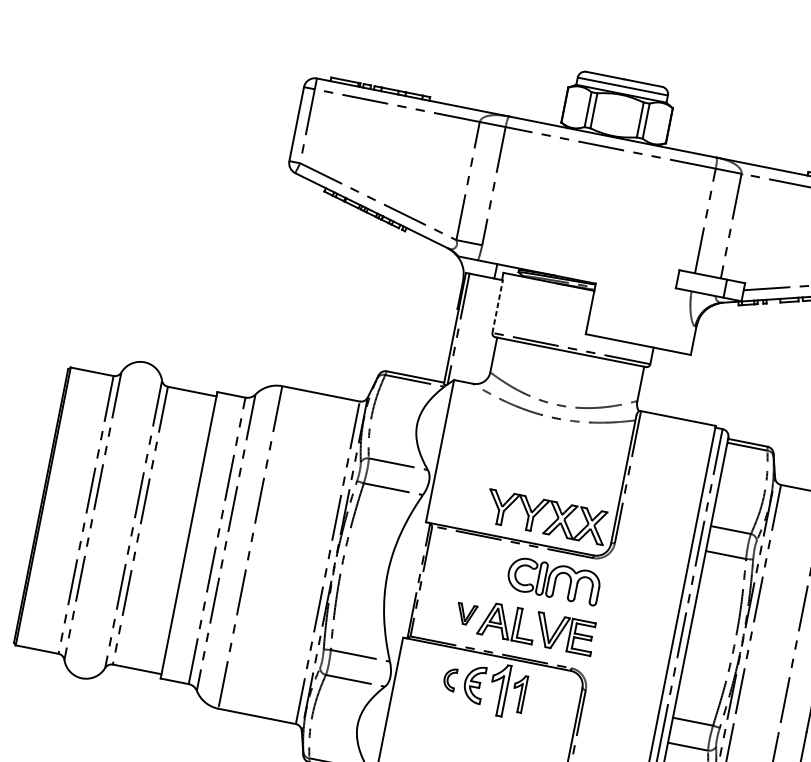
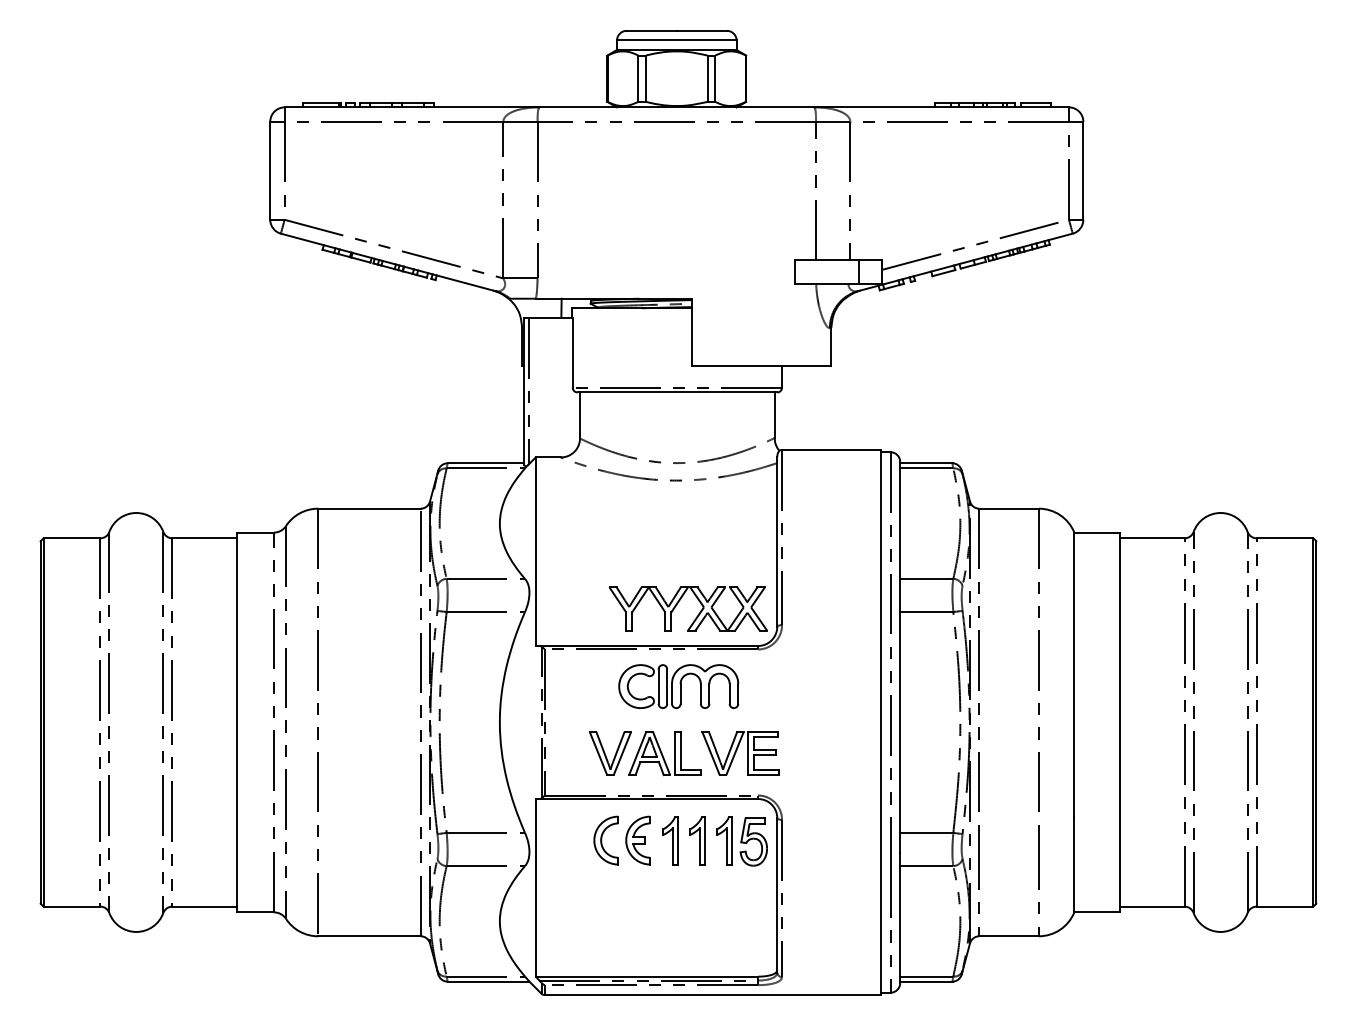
line: (497, 306) -> (572, 352), dashed -> solid
part: (553, 580) -> (678, 686), moved
part: (466, 614) -> (610, 753), size x1.67
part: (449, 679) -> (605, 840), size x1.67
part: (498, 689) -> (670, 840), size x0.71
part: (551, 700) -> (741, 841), added

